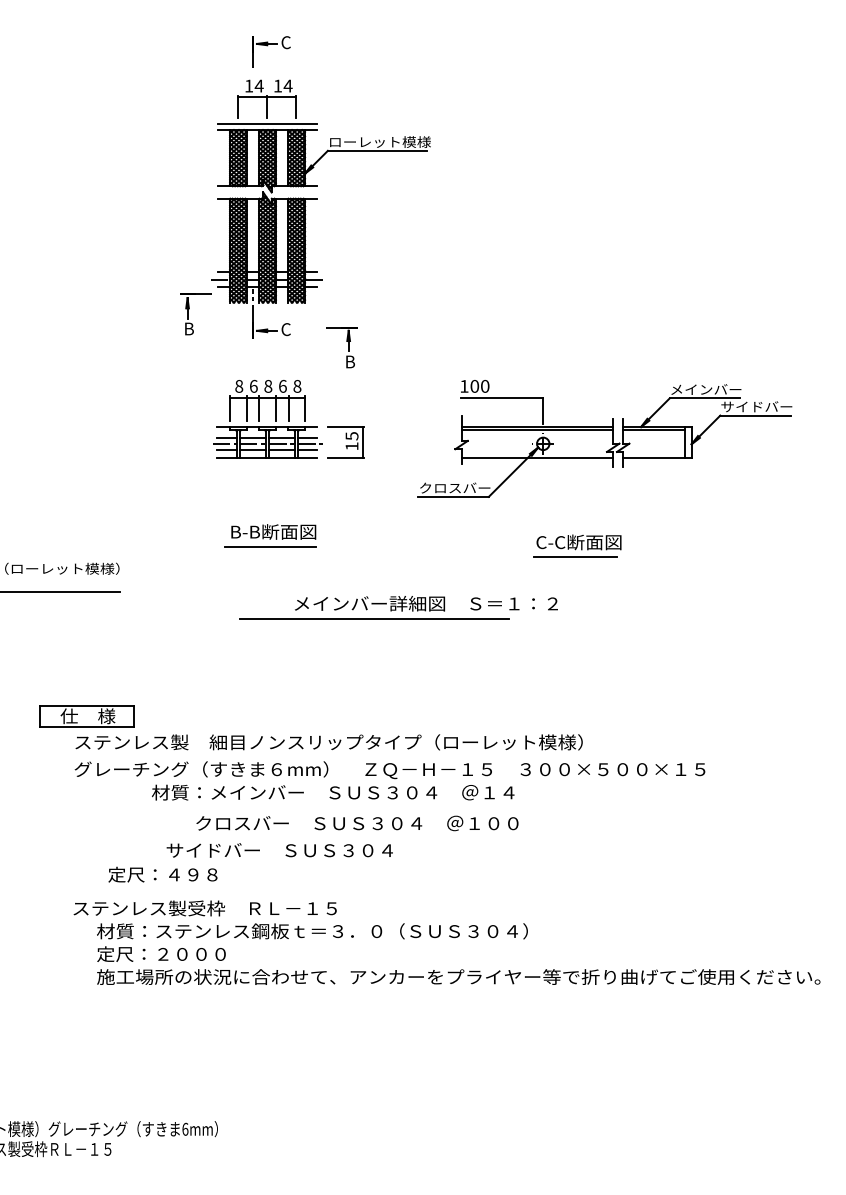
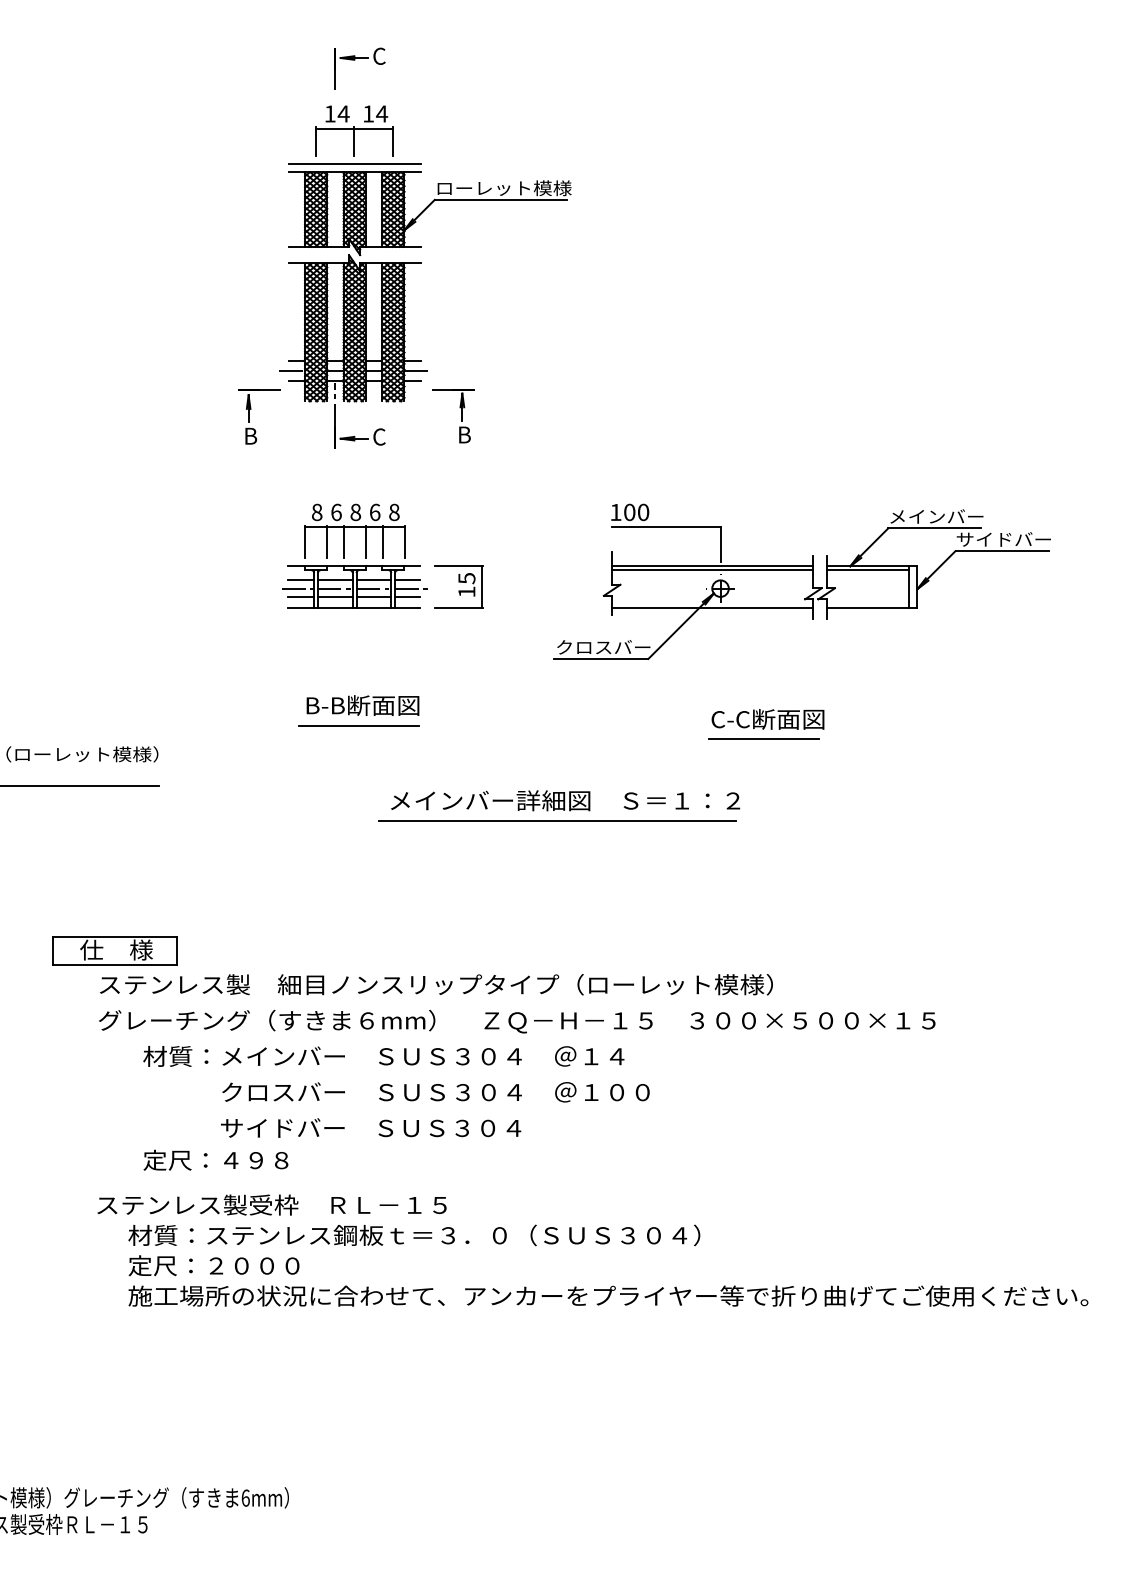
part: (348, 348) -> (461, 416), moved
line: (374, 618) -> (557, 820), moved
text: (332, 792) -> (383, 1056), moved
text: (357, 823) -> (435, 1092), moved

